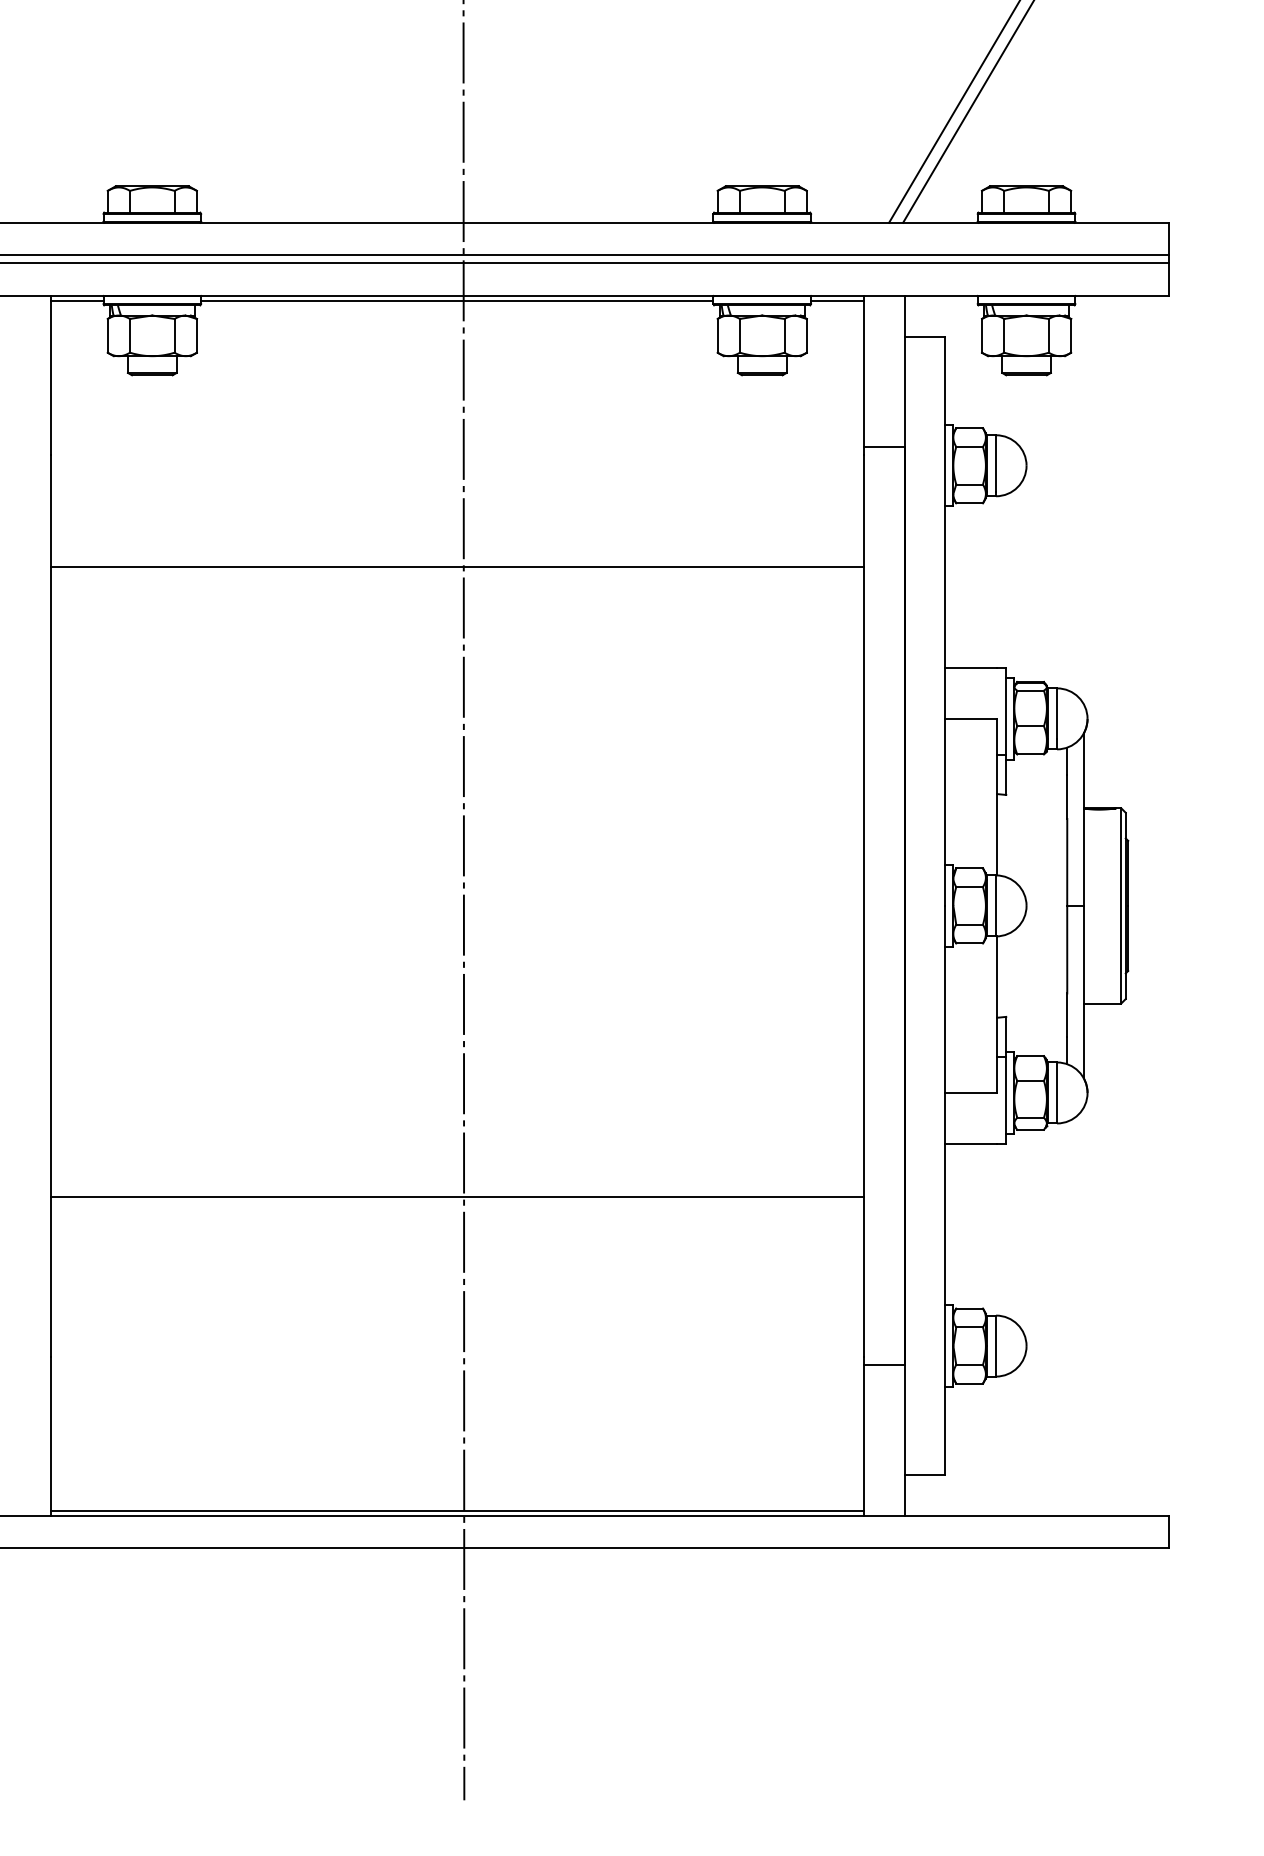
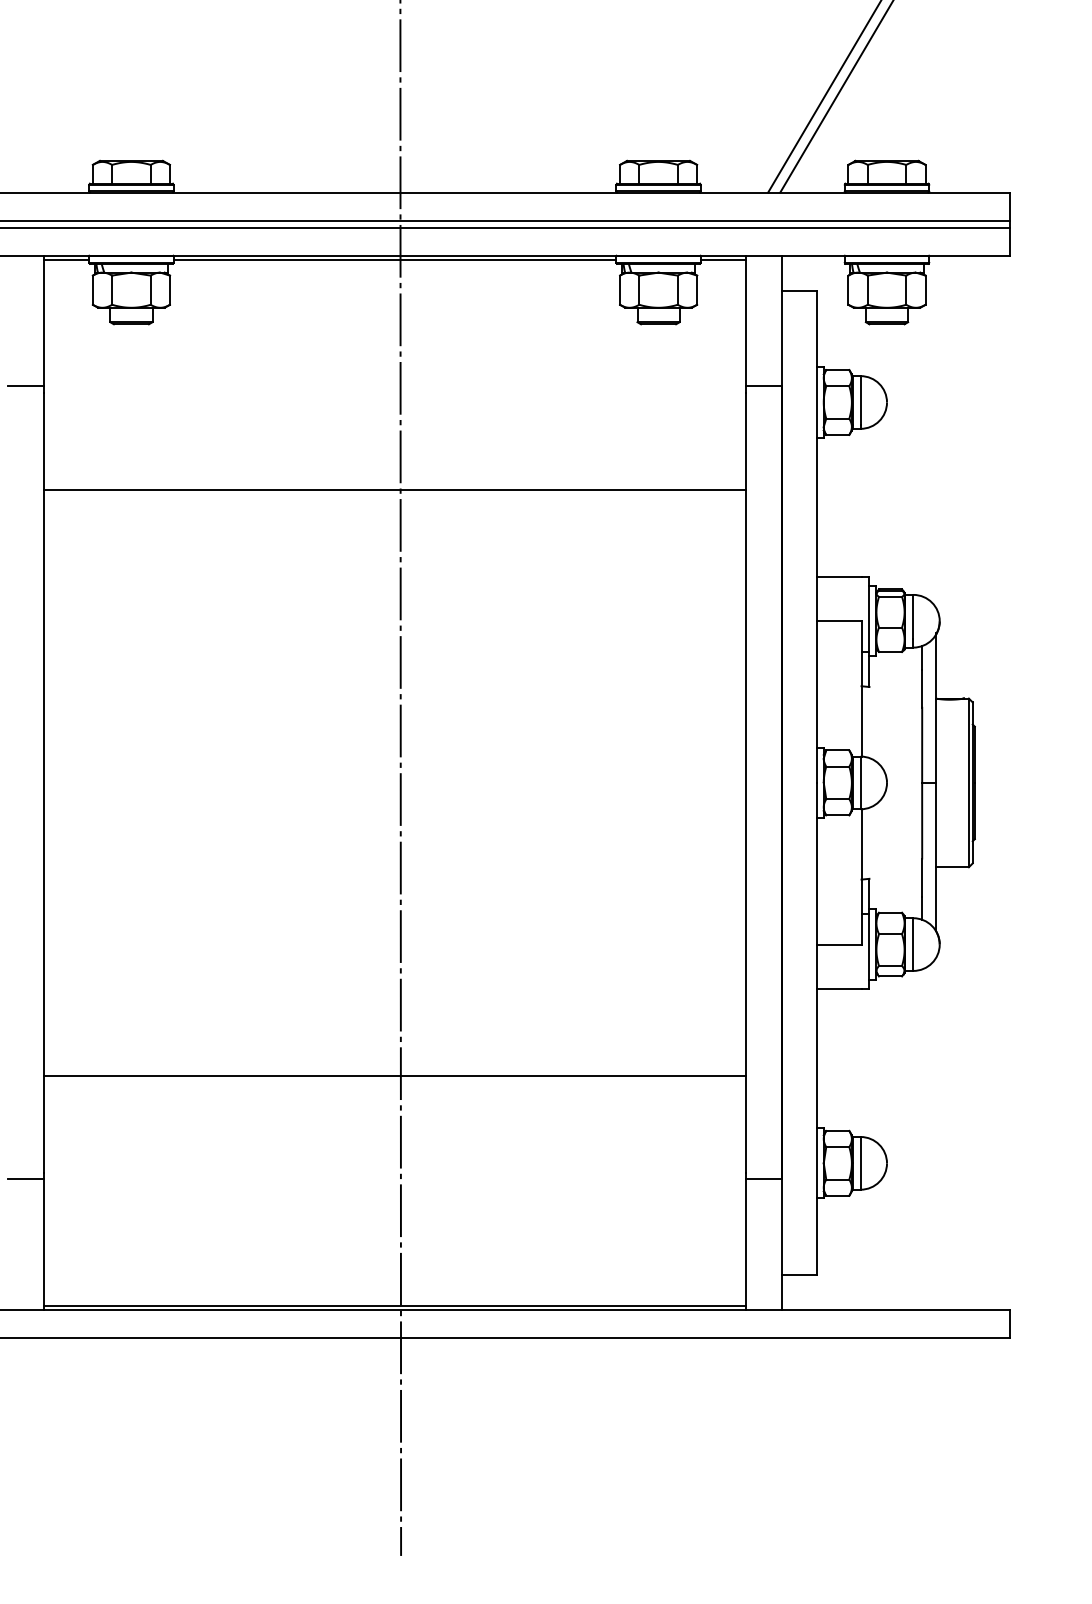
line: (30, 447) -> (26, 386), added
line: (456, 1196) -> (394, 1075), moved
line: (30, 1364) -> (26, 1179), added

